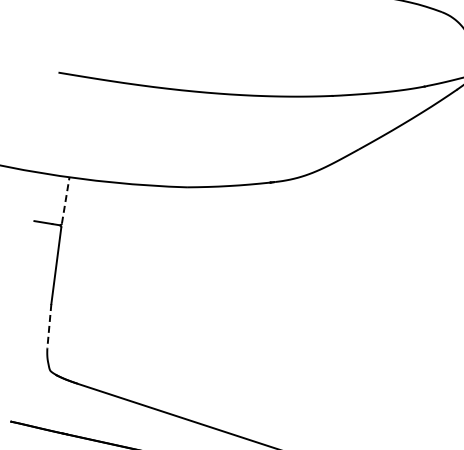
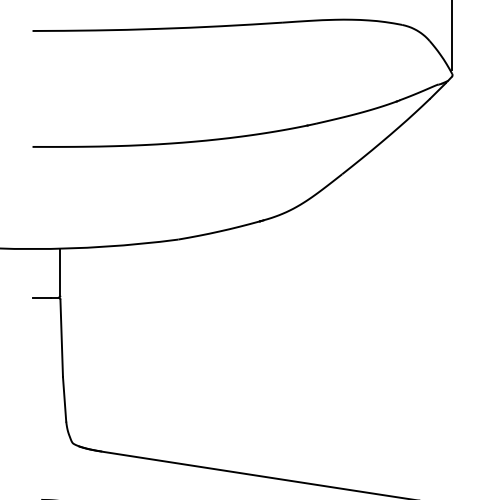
line: (65, 200) -> (60, 272), dashed -> solid
line: (49, 326) -> (64, 399), dashed -> solid

